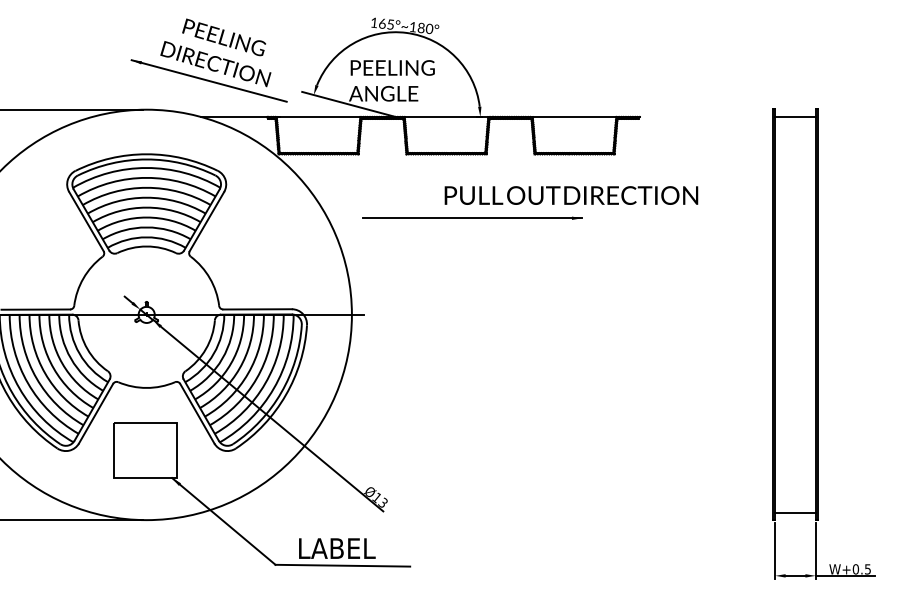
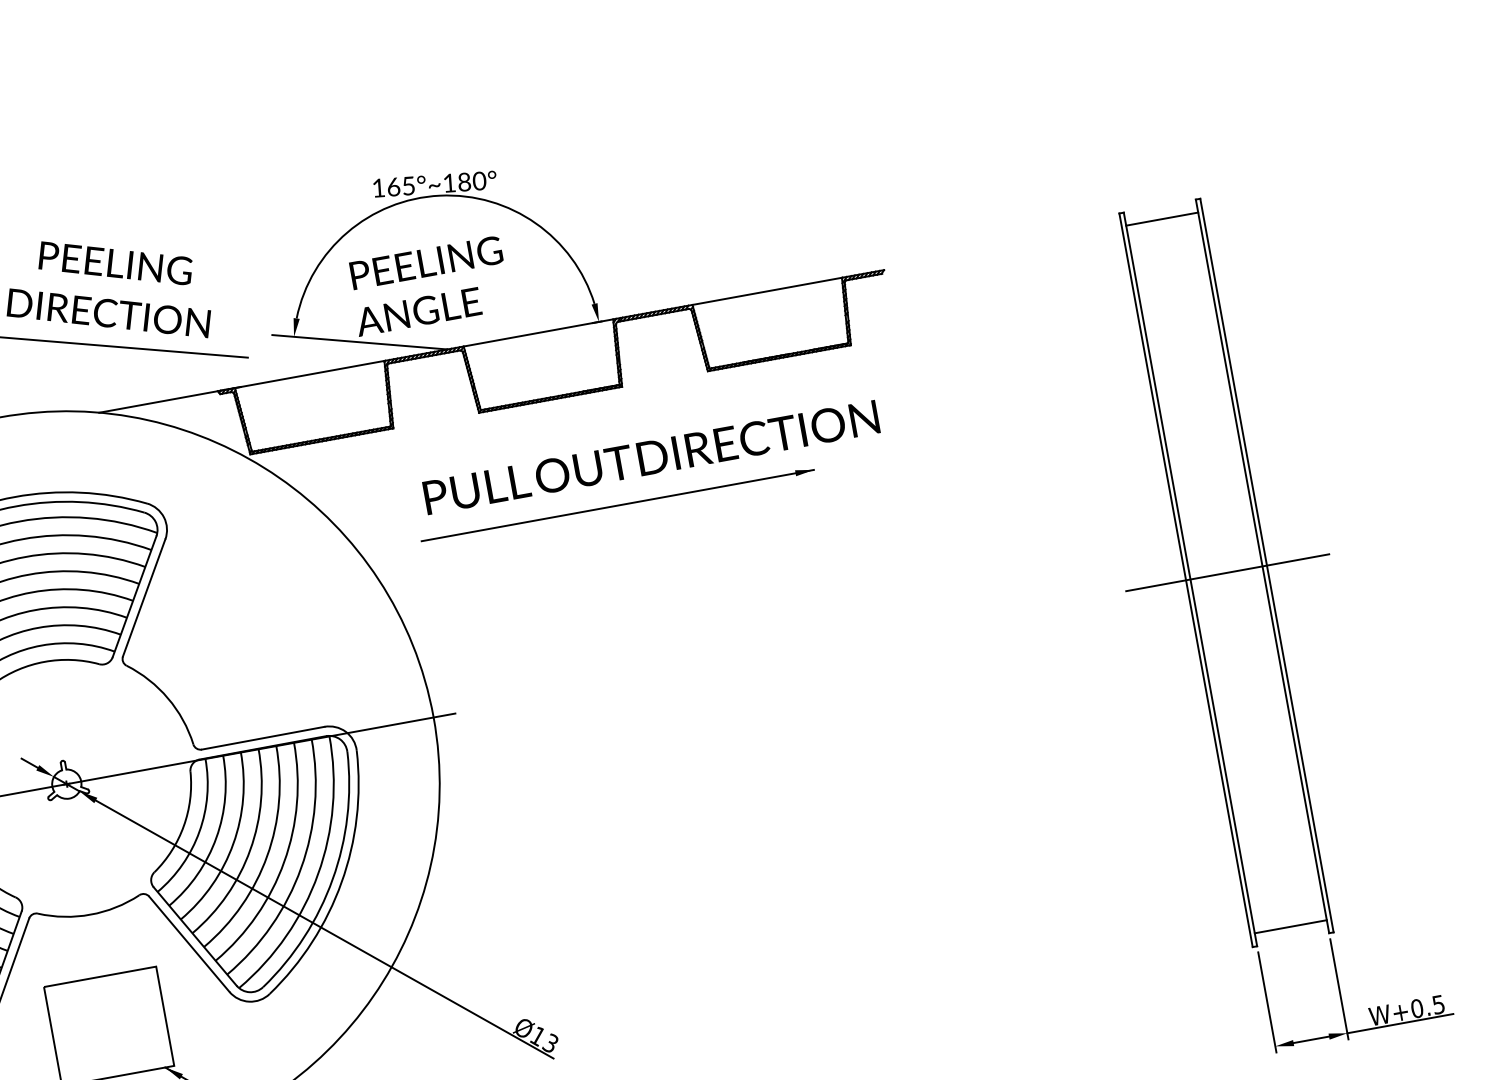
text: (571, 195) -> (651, 457), moved
line: (795, 314) -> (1226, 572), added

